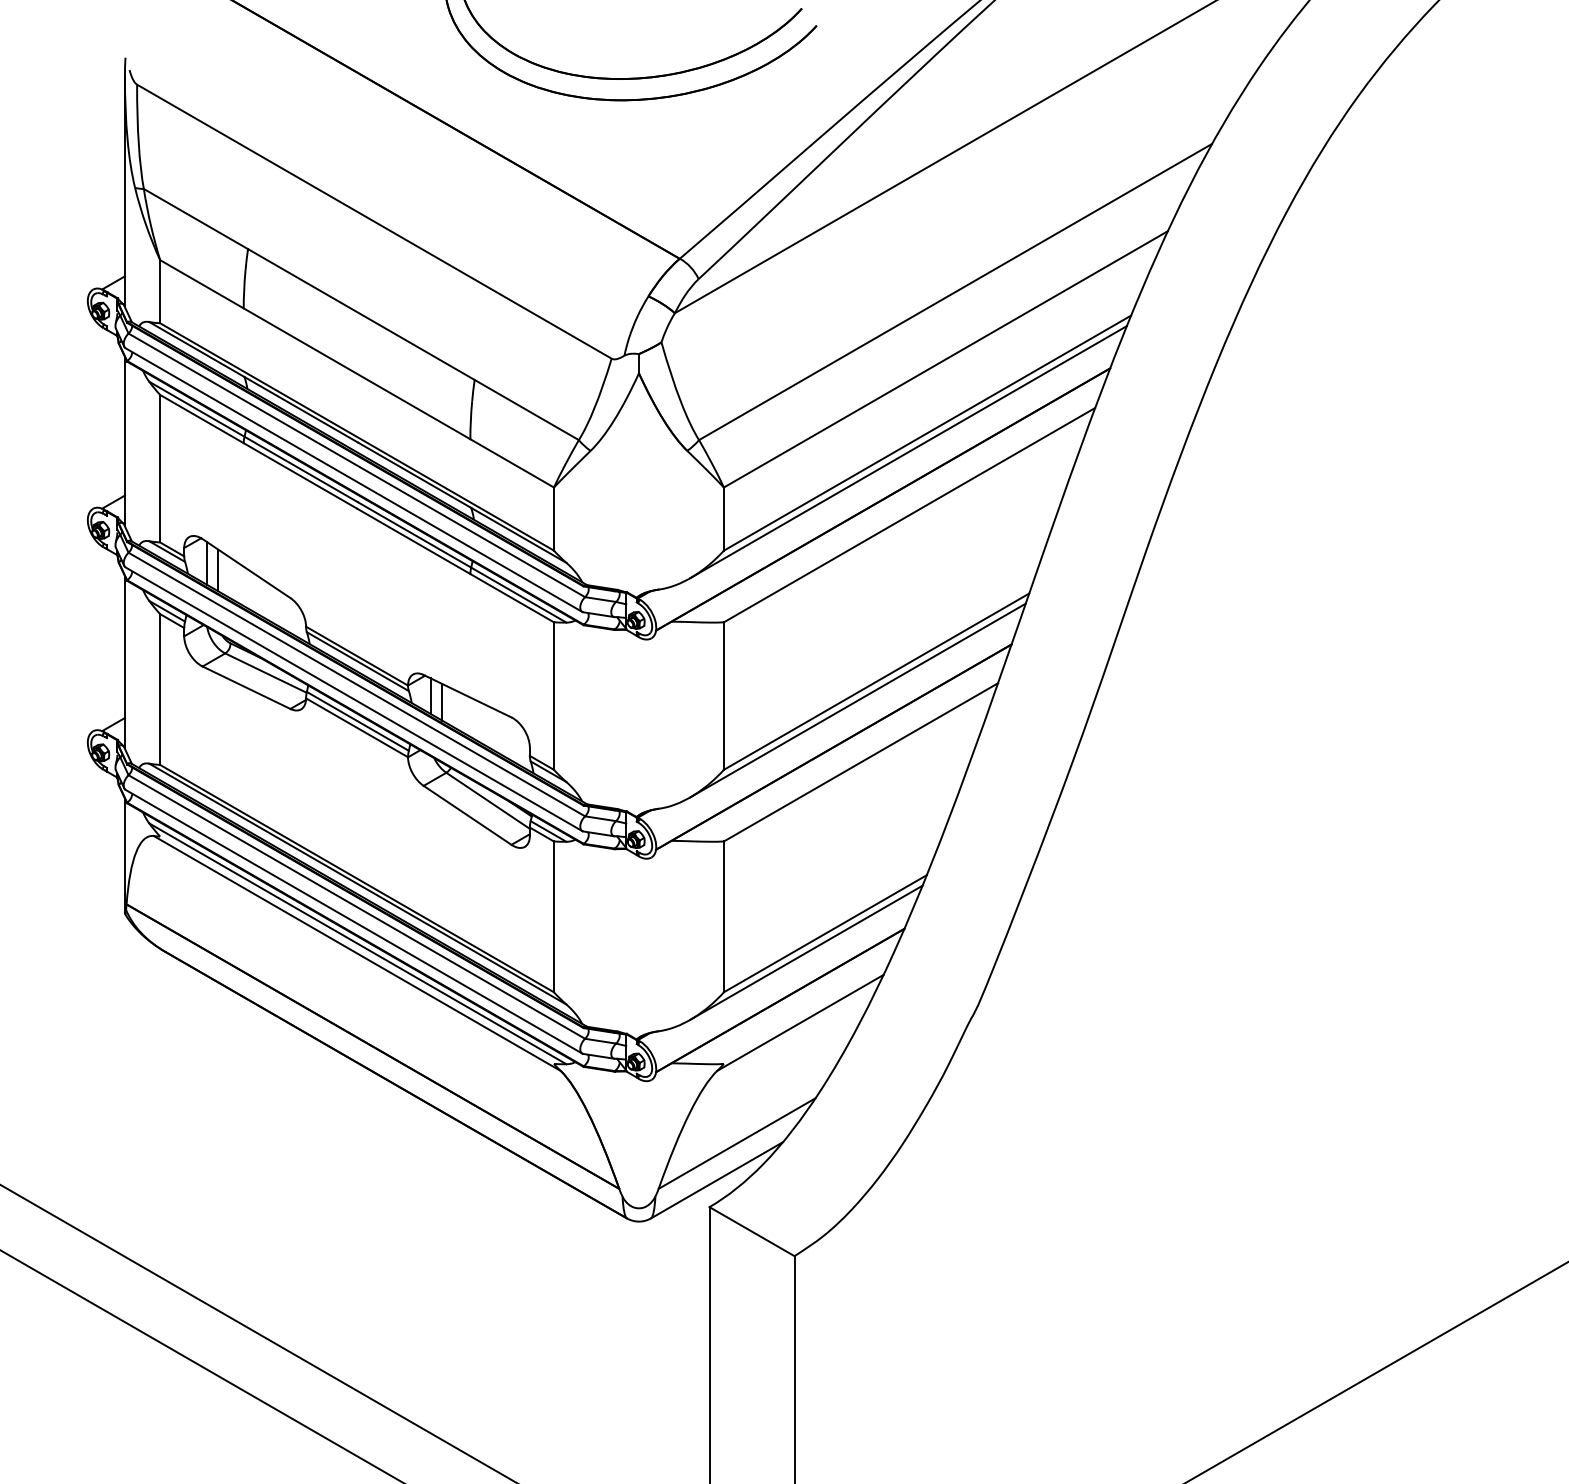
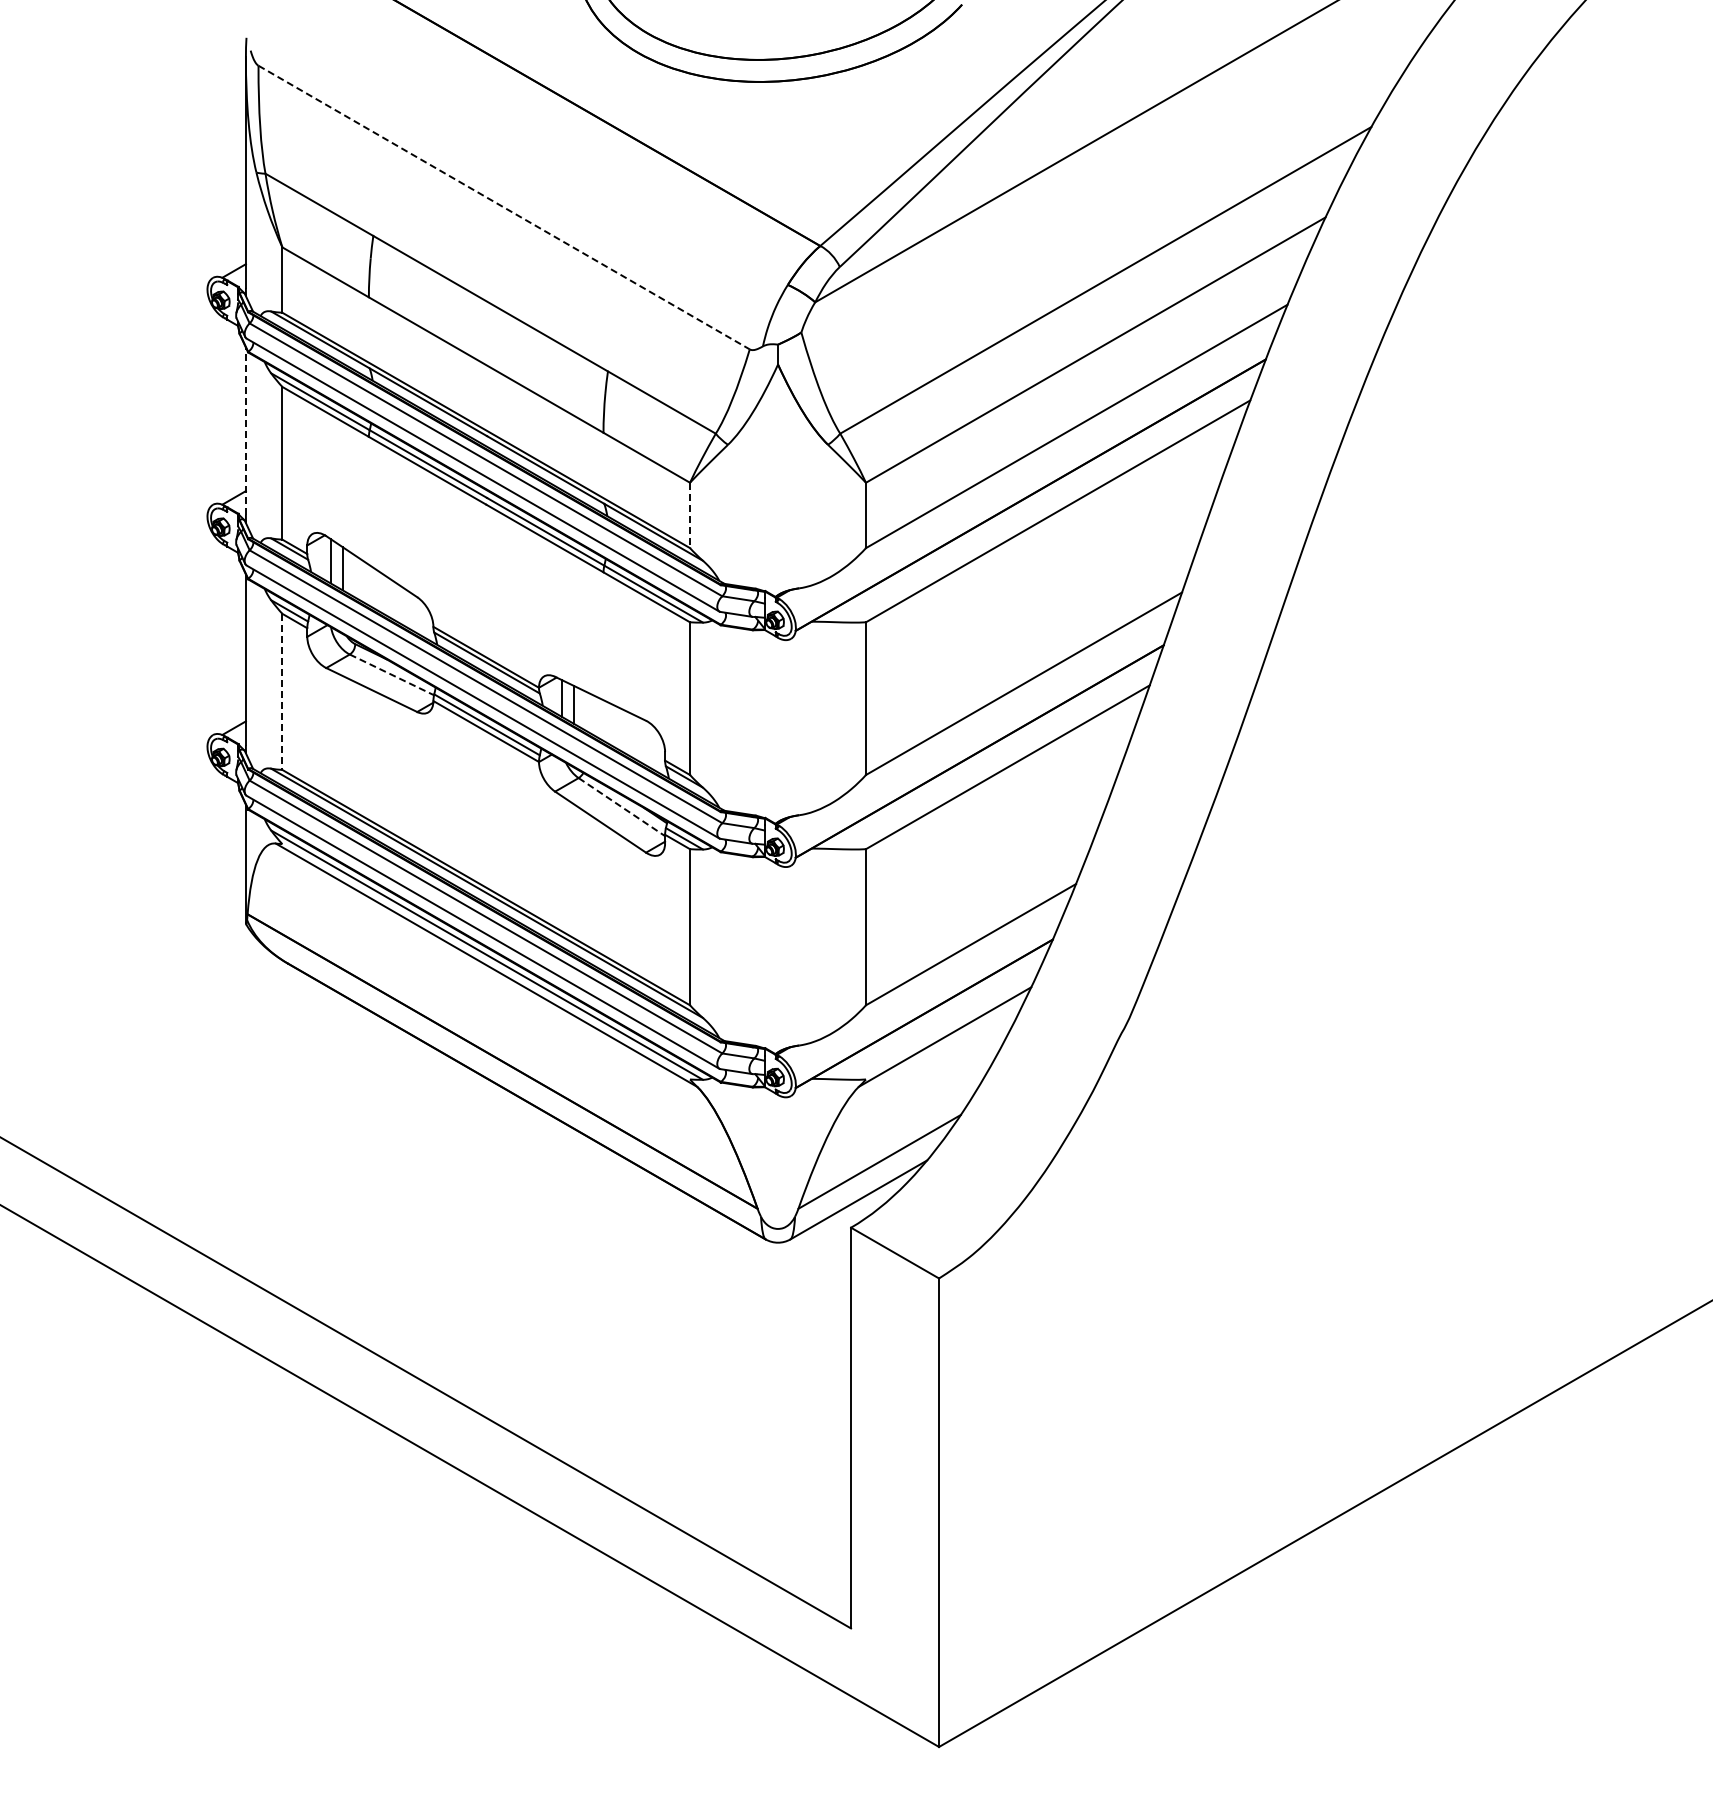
line: (374, 221) -> (504, 207), solid -> dashed
line: (124, 437) -> (245, 431), solid -> dashed
line: (908, 451) -> (1057, 445), removed
line: (554, 519) -> (690, 515), solid -> dashed
line: (265, 672) -> (391, 674), solid -> dashed
line: (160, 690) -> (282, 692), solid -> dashed
line: (857, 700) -> (1004, 703), removed
line: (488, 801) -> (622, 807), solid -> dashed
line: (806, 951) -> (951, 963), removed

